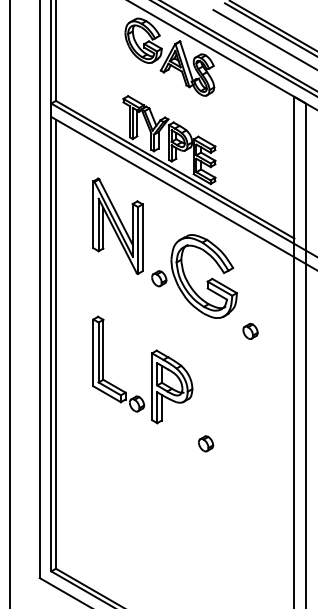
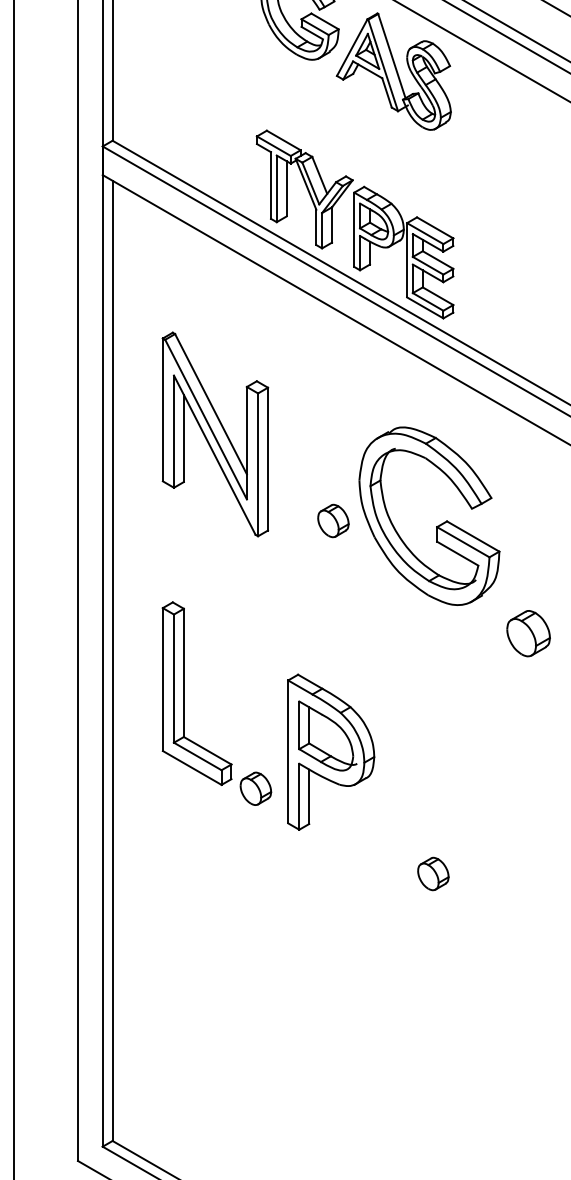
part: (117, 225) -> (214, 432), moved
part: (250, 331) -> (528, 633), size x1.4
part: (151, 369) -> (286, 714), moved

